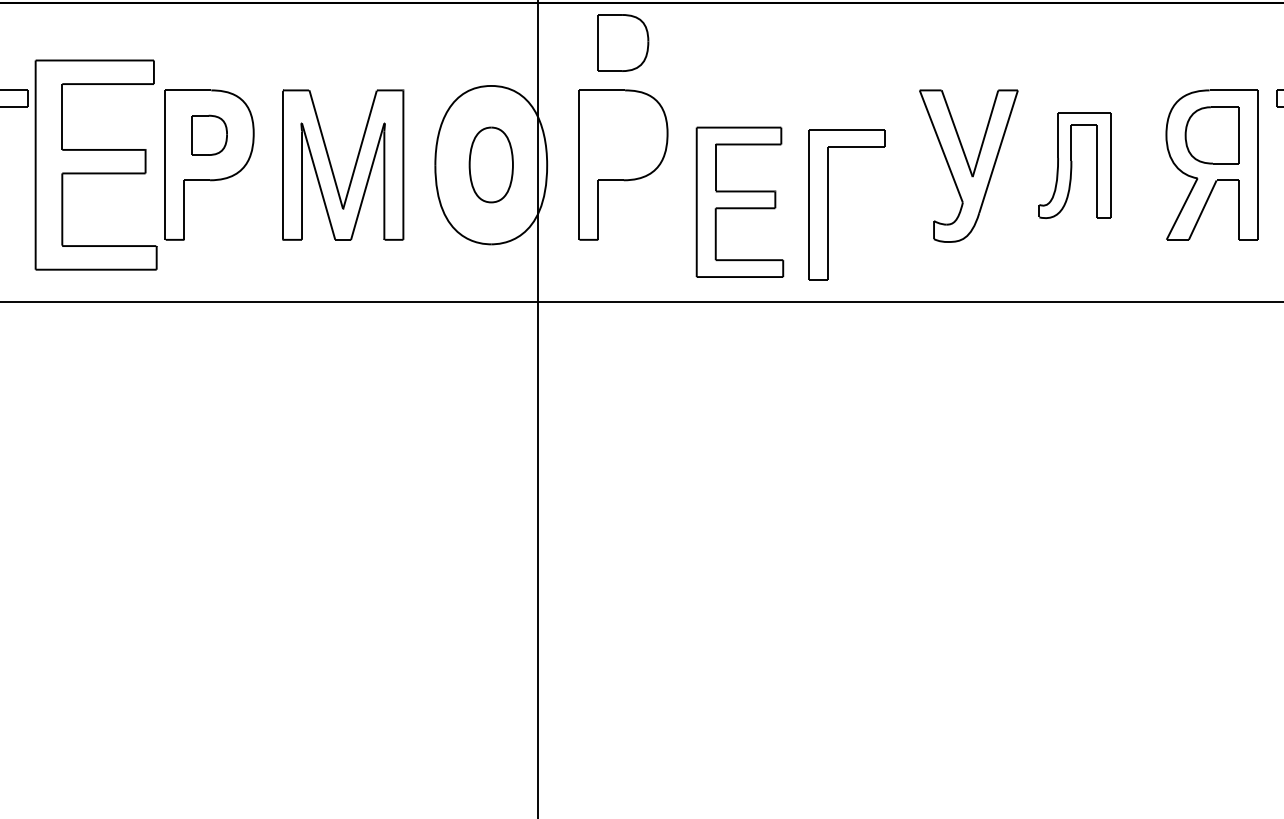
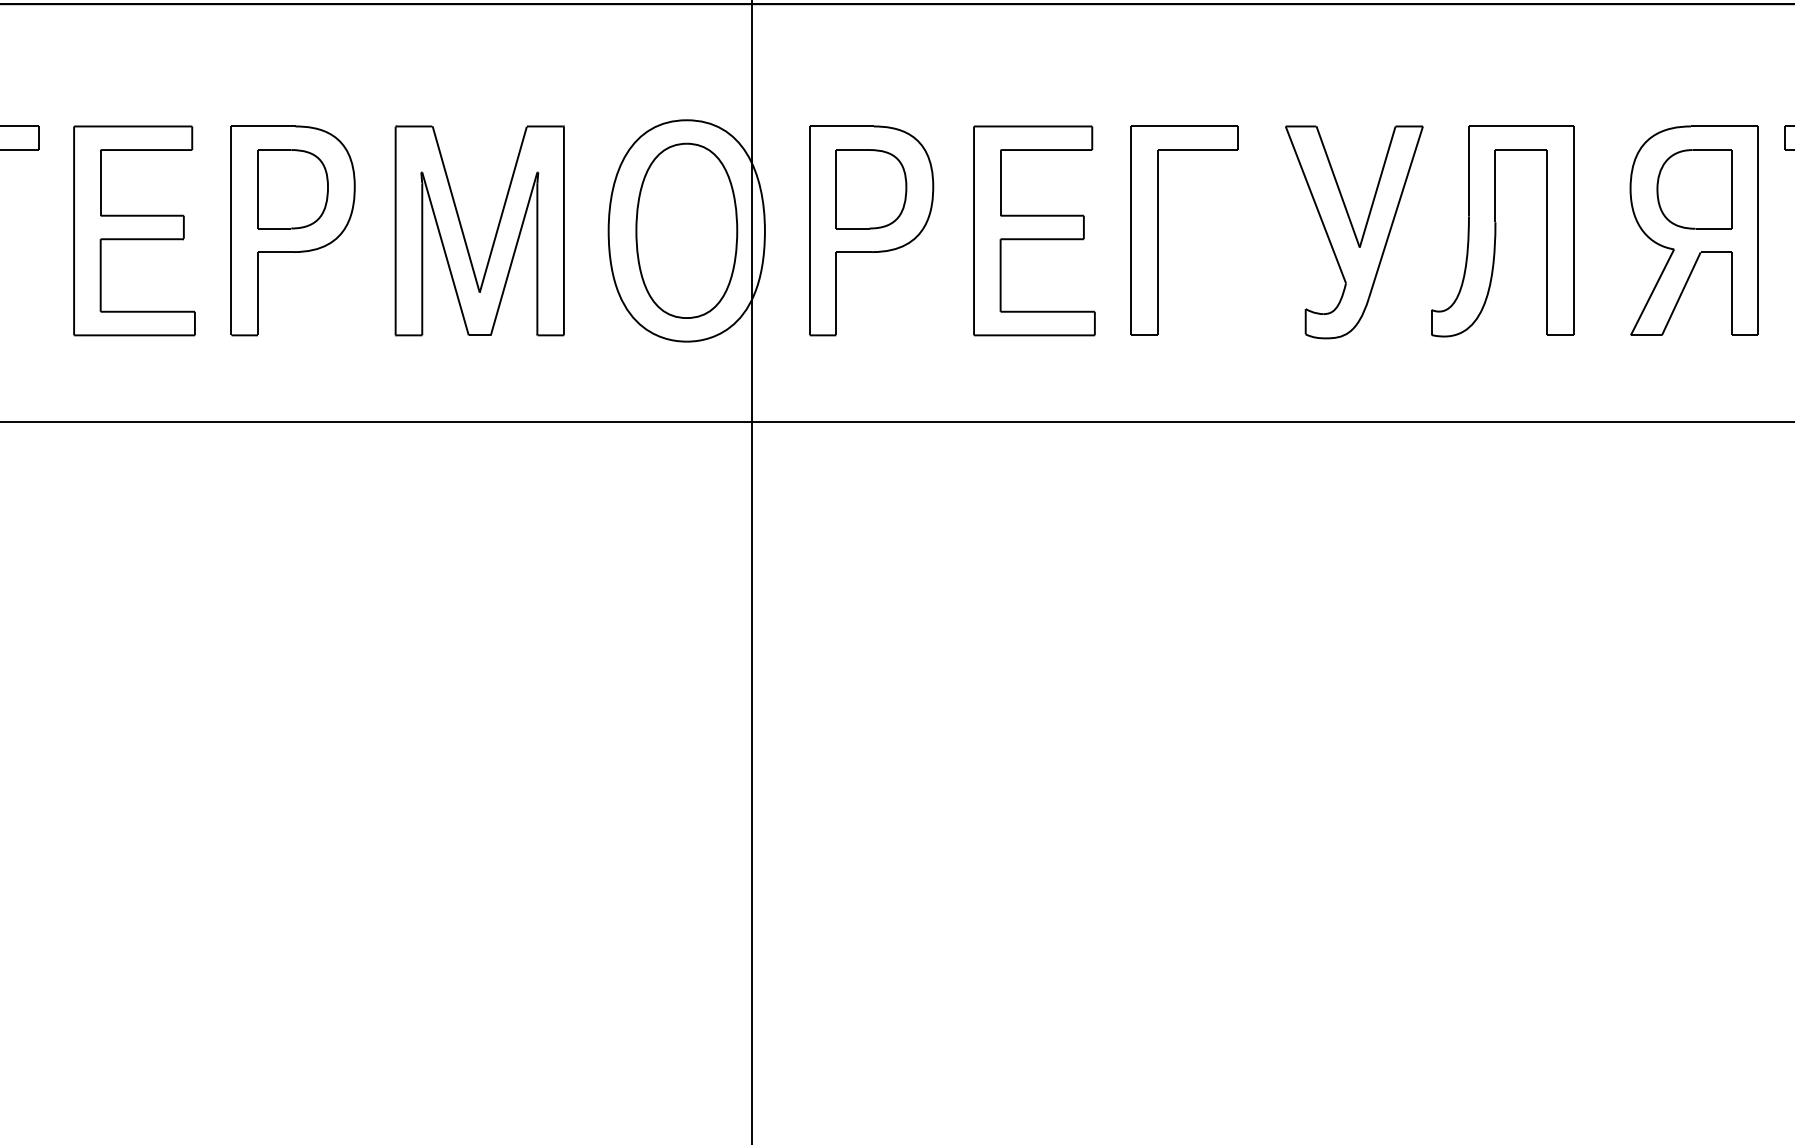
part: (623, 43) -> (871, 189), moved
part: (209, 135) -> (292, 189), size x1.43
part: (96, 164) -> (134, 230), size x0.71
part: (491, 164) -> (686, 230), size x1.67
part: (1074, 165) -> (1502, 231), size x1.43
part: (740, 202) -> (1034, 230), moved
part: (828, 204) -> (1158, 230), moved

